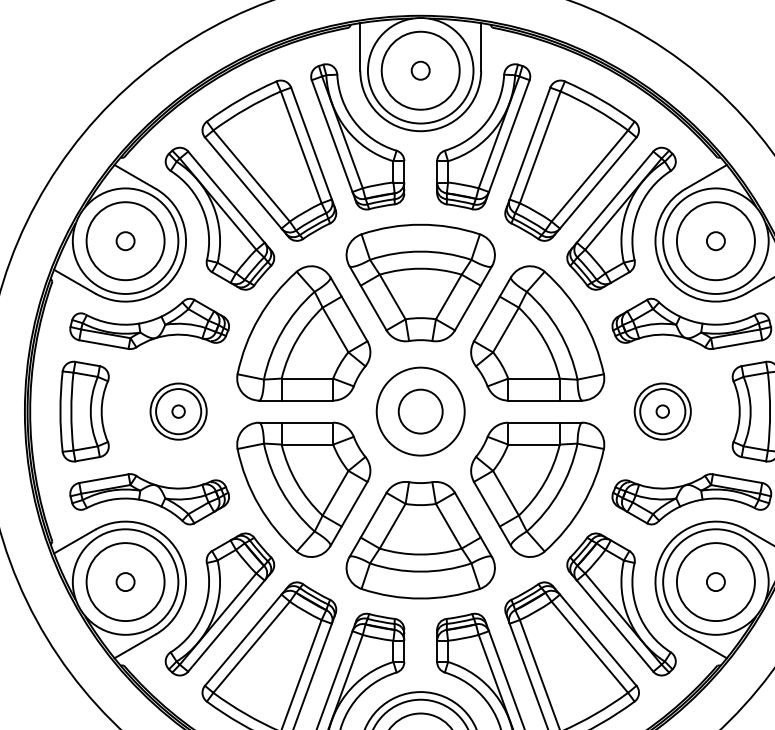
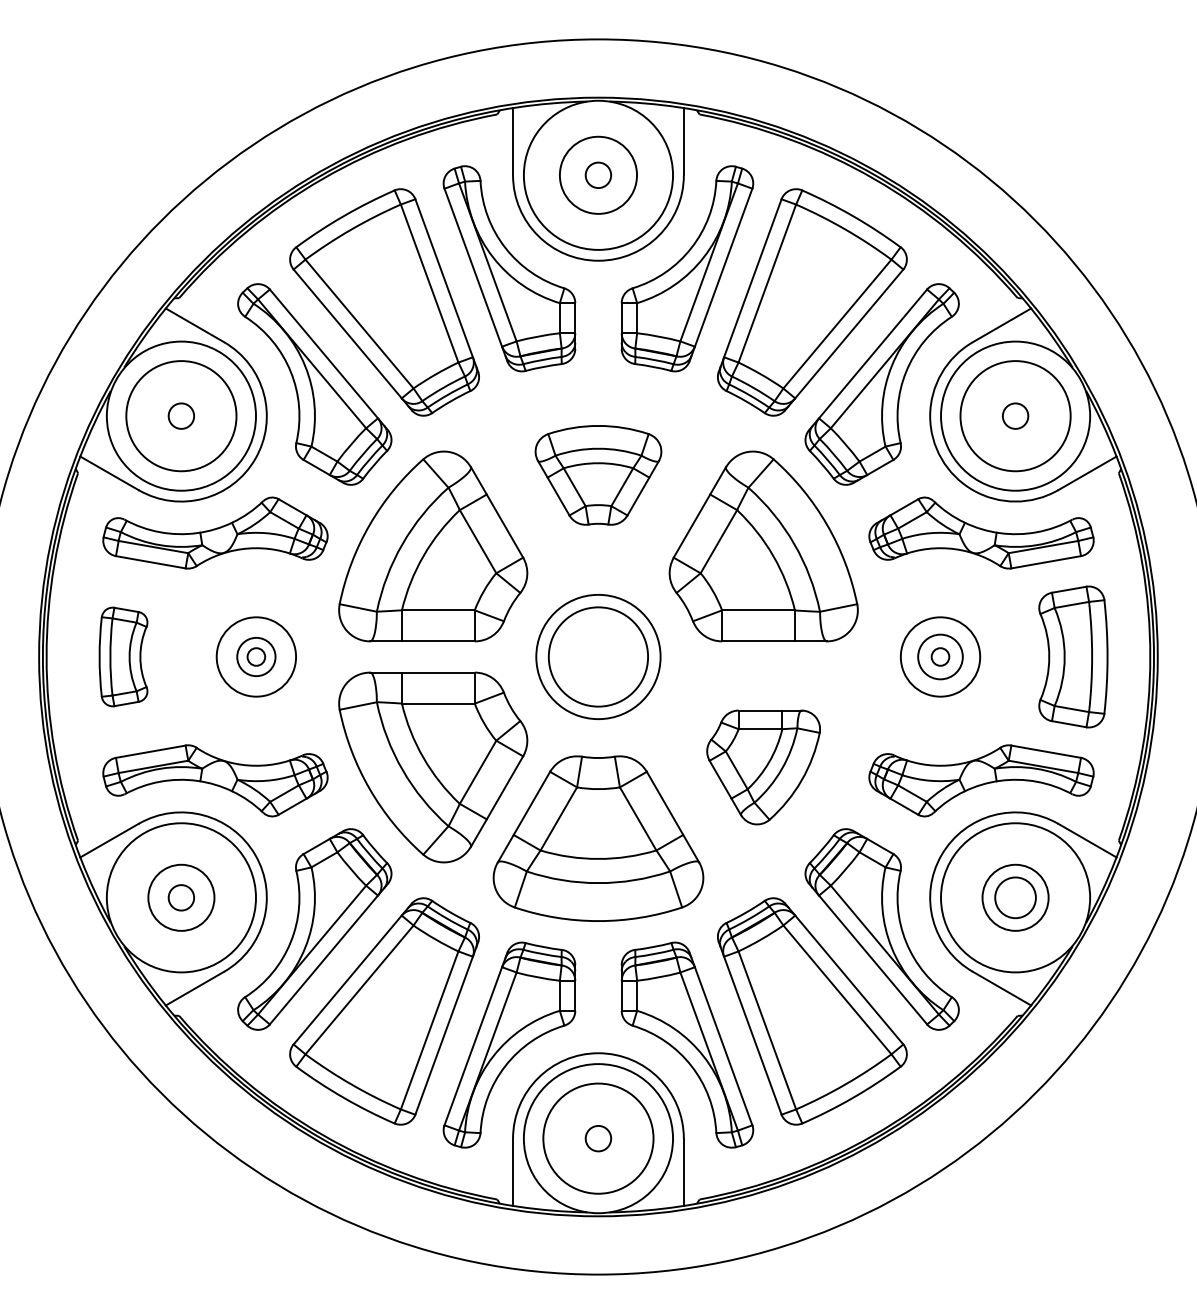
circle: (420, 70) -> (598, 175), size x0.7
part: (420, 283) -> (598, 475), size x0.6
part: (84, 411) -> (123, 656), size x0.7
circle: (178, 411) -> (256, 656), size x0.6
circle: (420, 411) -> (598, 656), size x1.6
circle: (662, 411) -> (940, 656), size x0.7
part: (537, 489) -> (763, 767), size x0.6
circle: (125, 581) -> (181, 897), size x0.6
circle: (715, 581) -> (1015, 897), size x0.6
circle: (715, 581) -> (1015, 897), size x1.6

